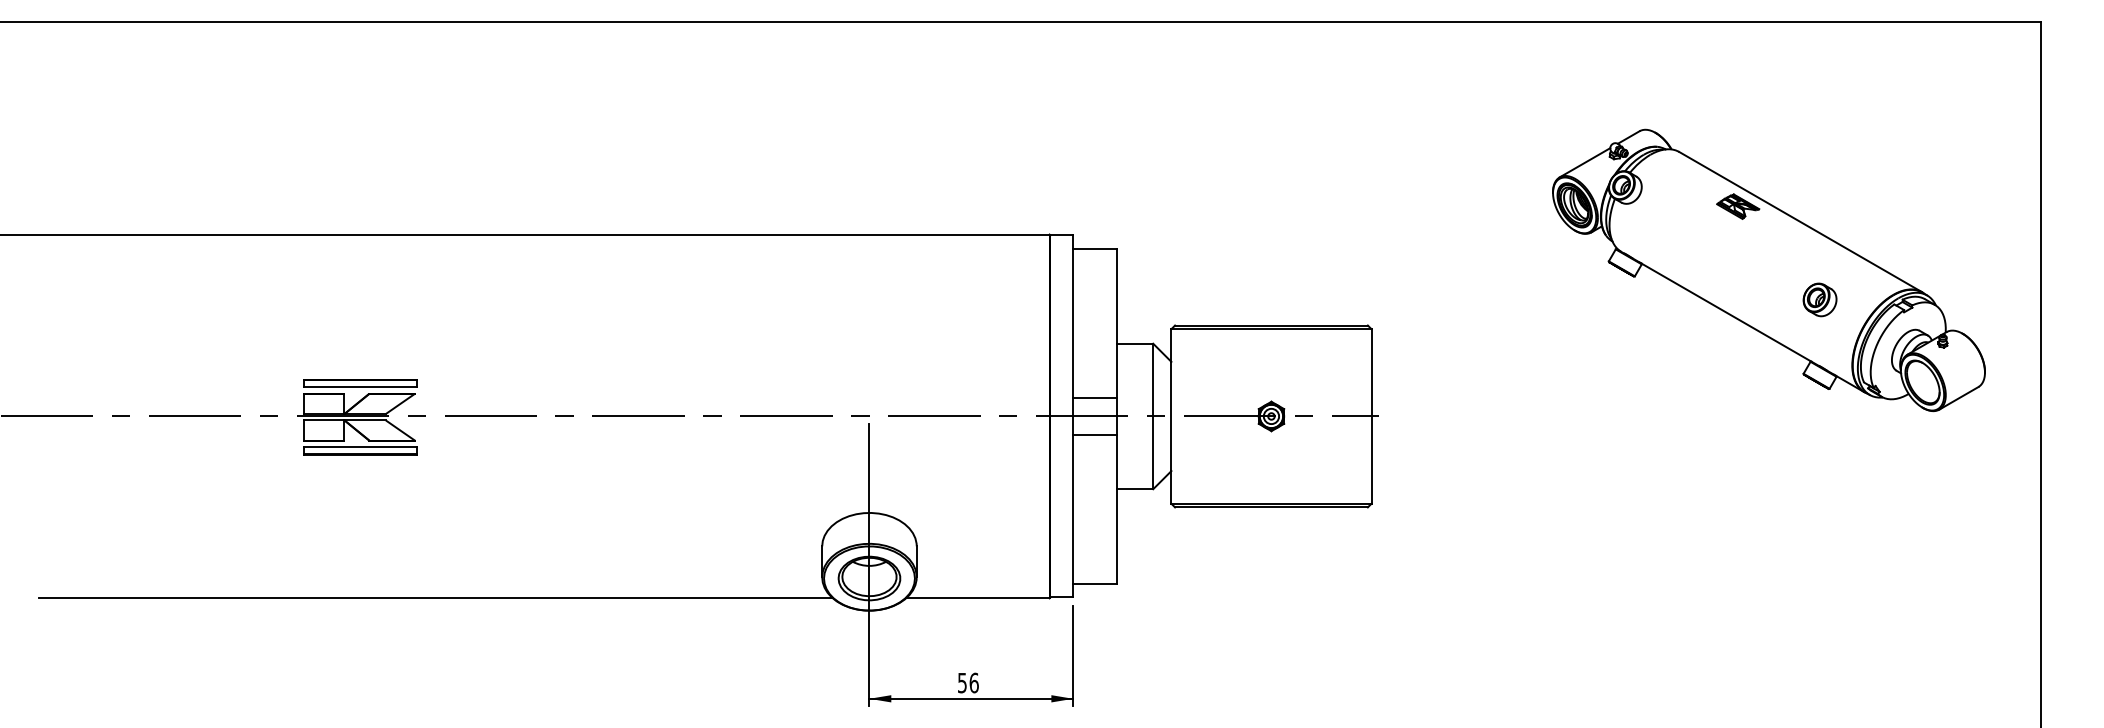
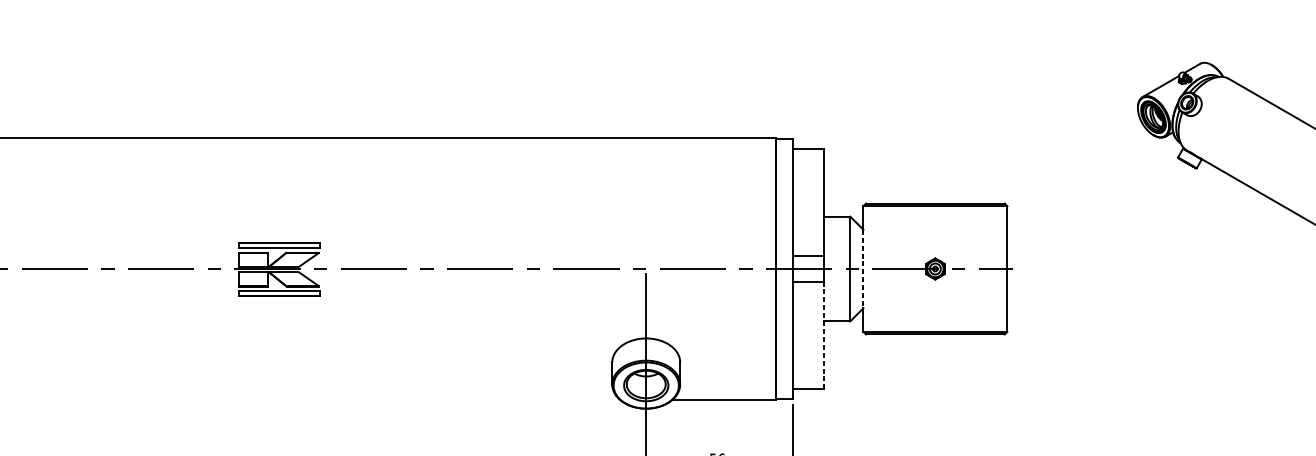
part: (1738, 206) -> (1271, 117), removed
line: (1171, 416) -> (863, 269), solid -> dashed
line: (1116, 509) -> (823, 335), solid -> dashed
line: (435, 598) -> (334, 399), removed

